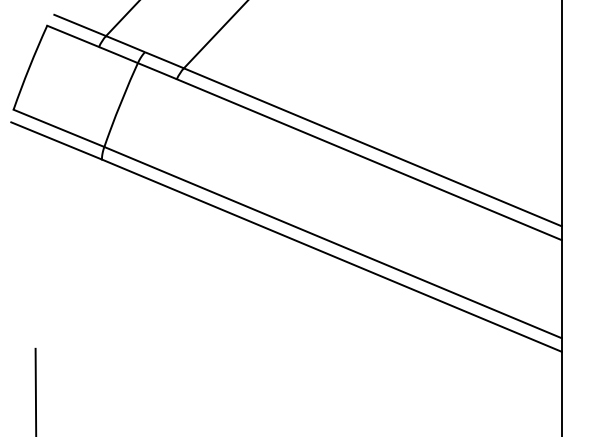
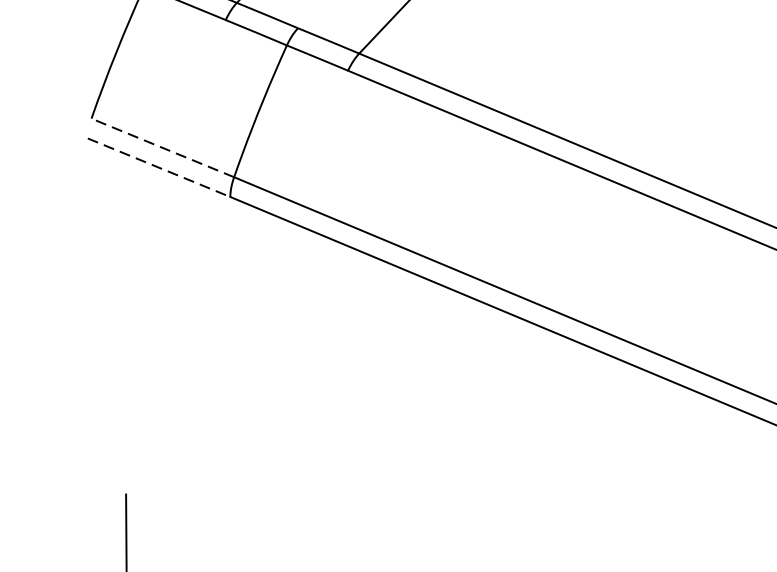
line: (58, 128) -> (162, 148), solid -> dashed
line: (57, 141) -> (160, 168), solid -> dashed

